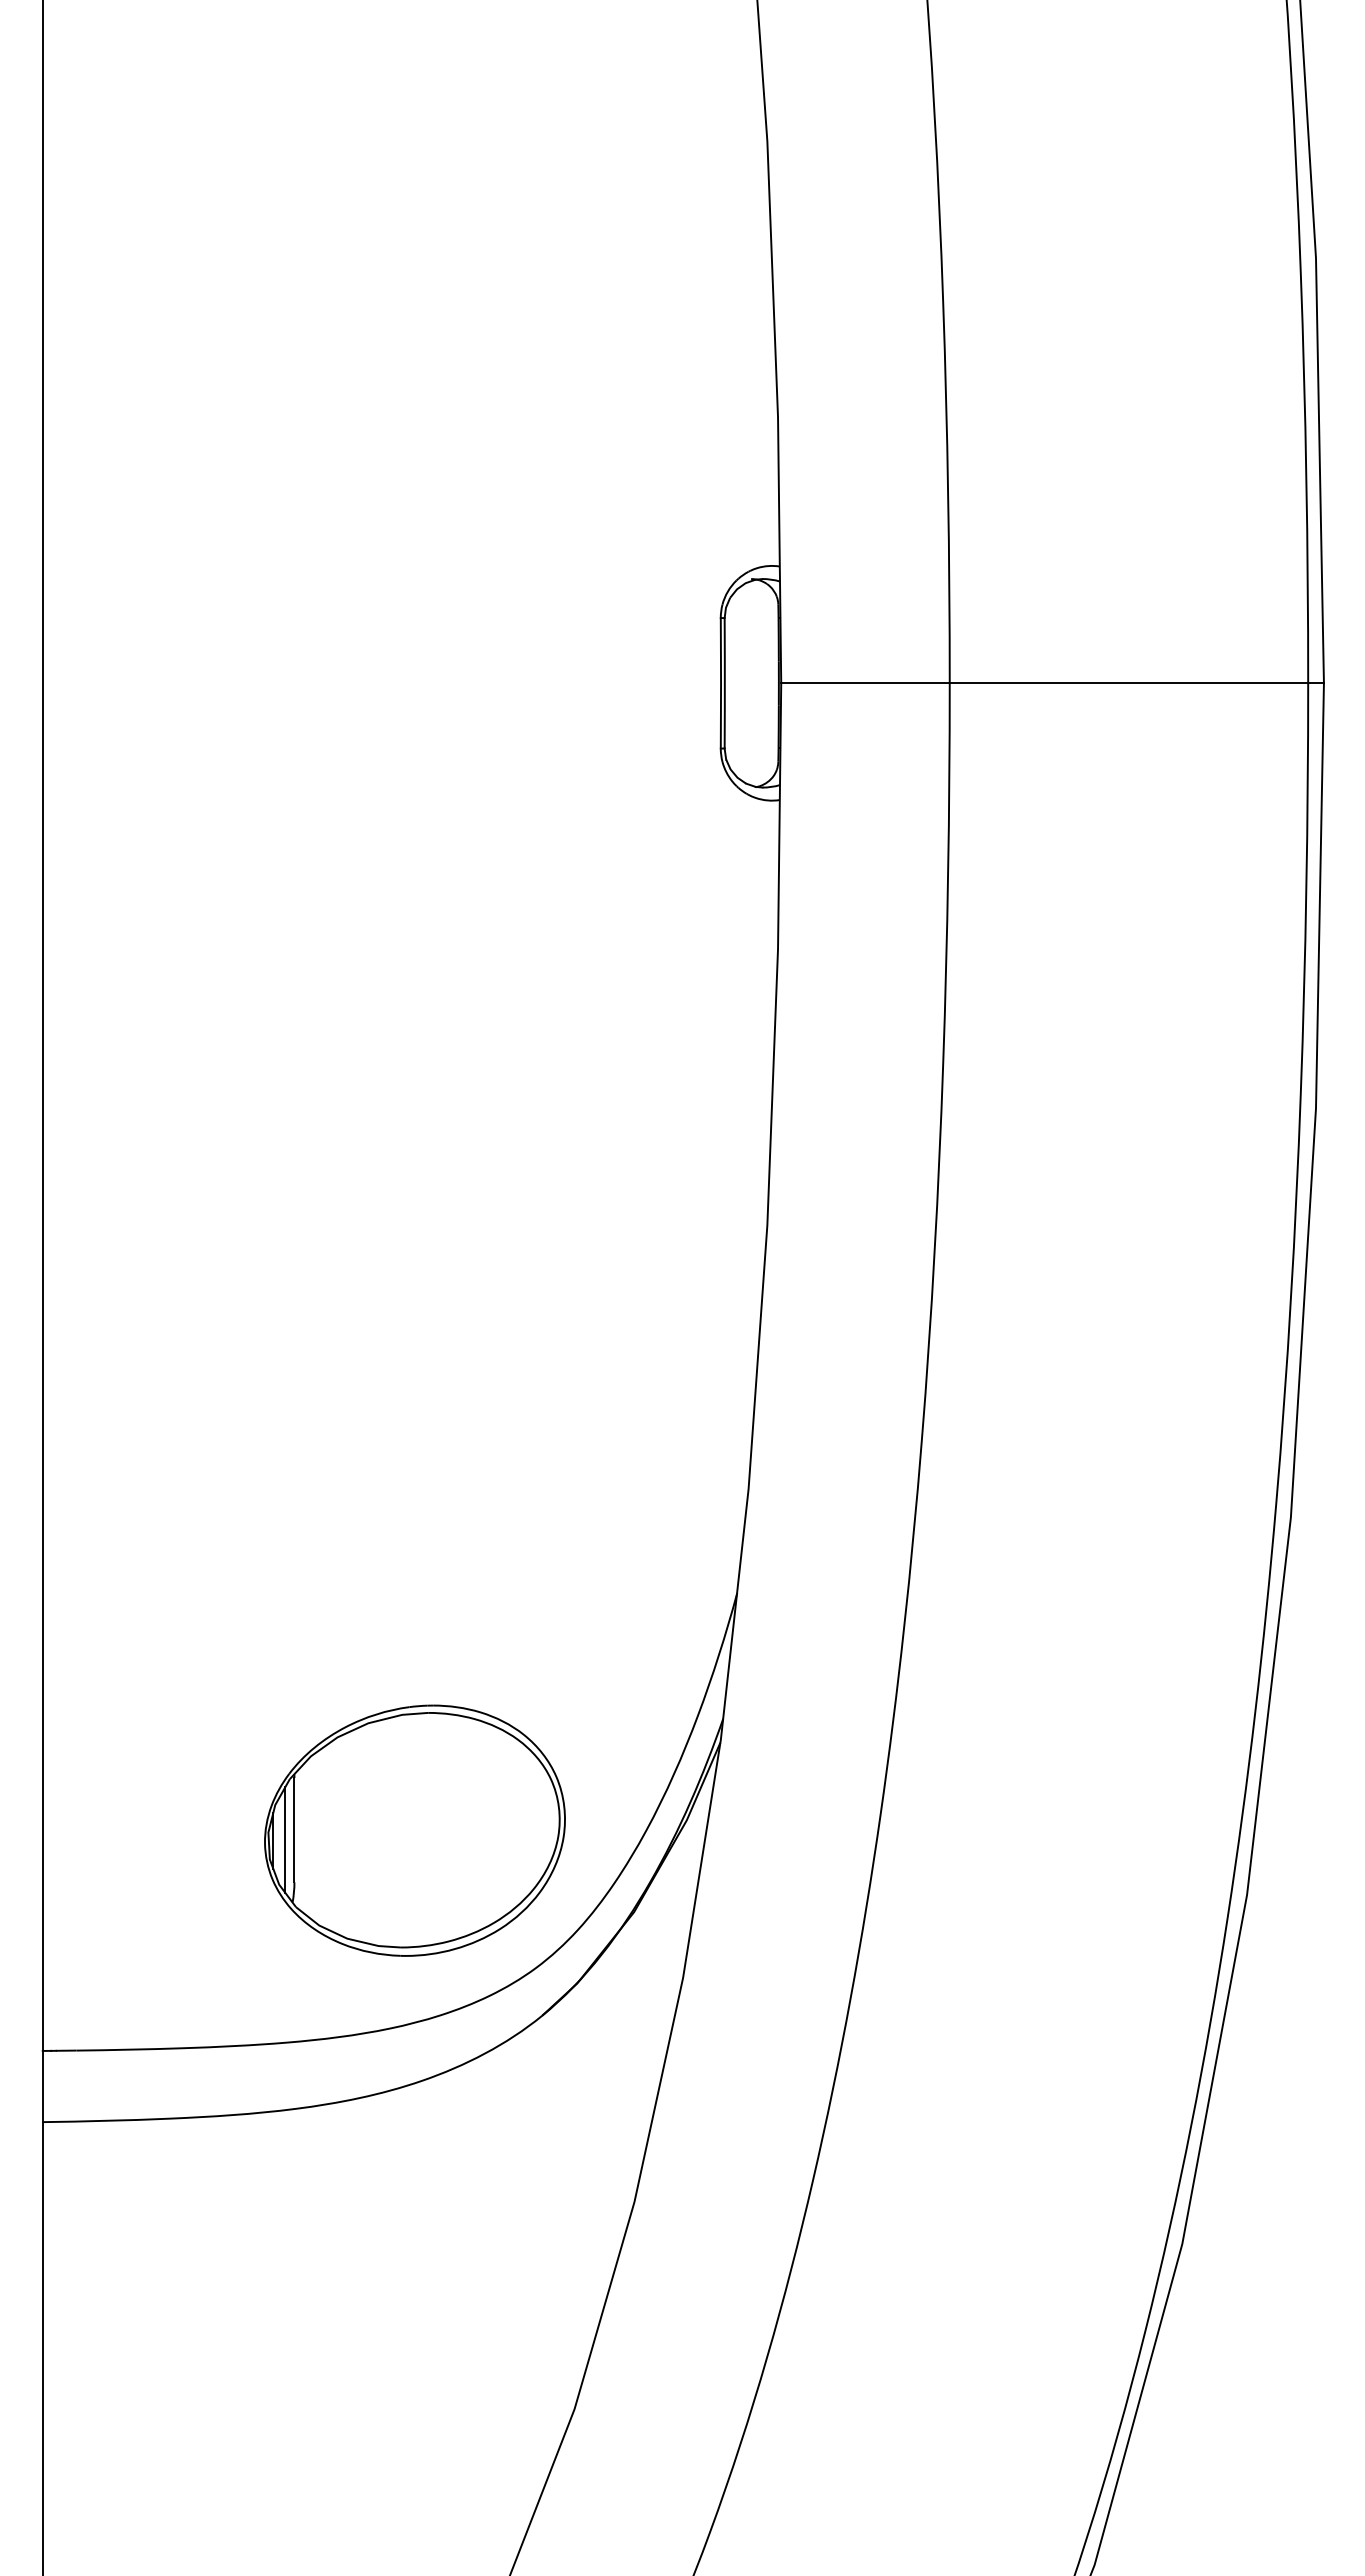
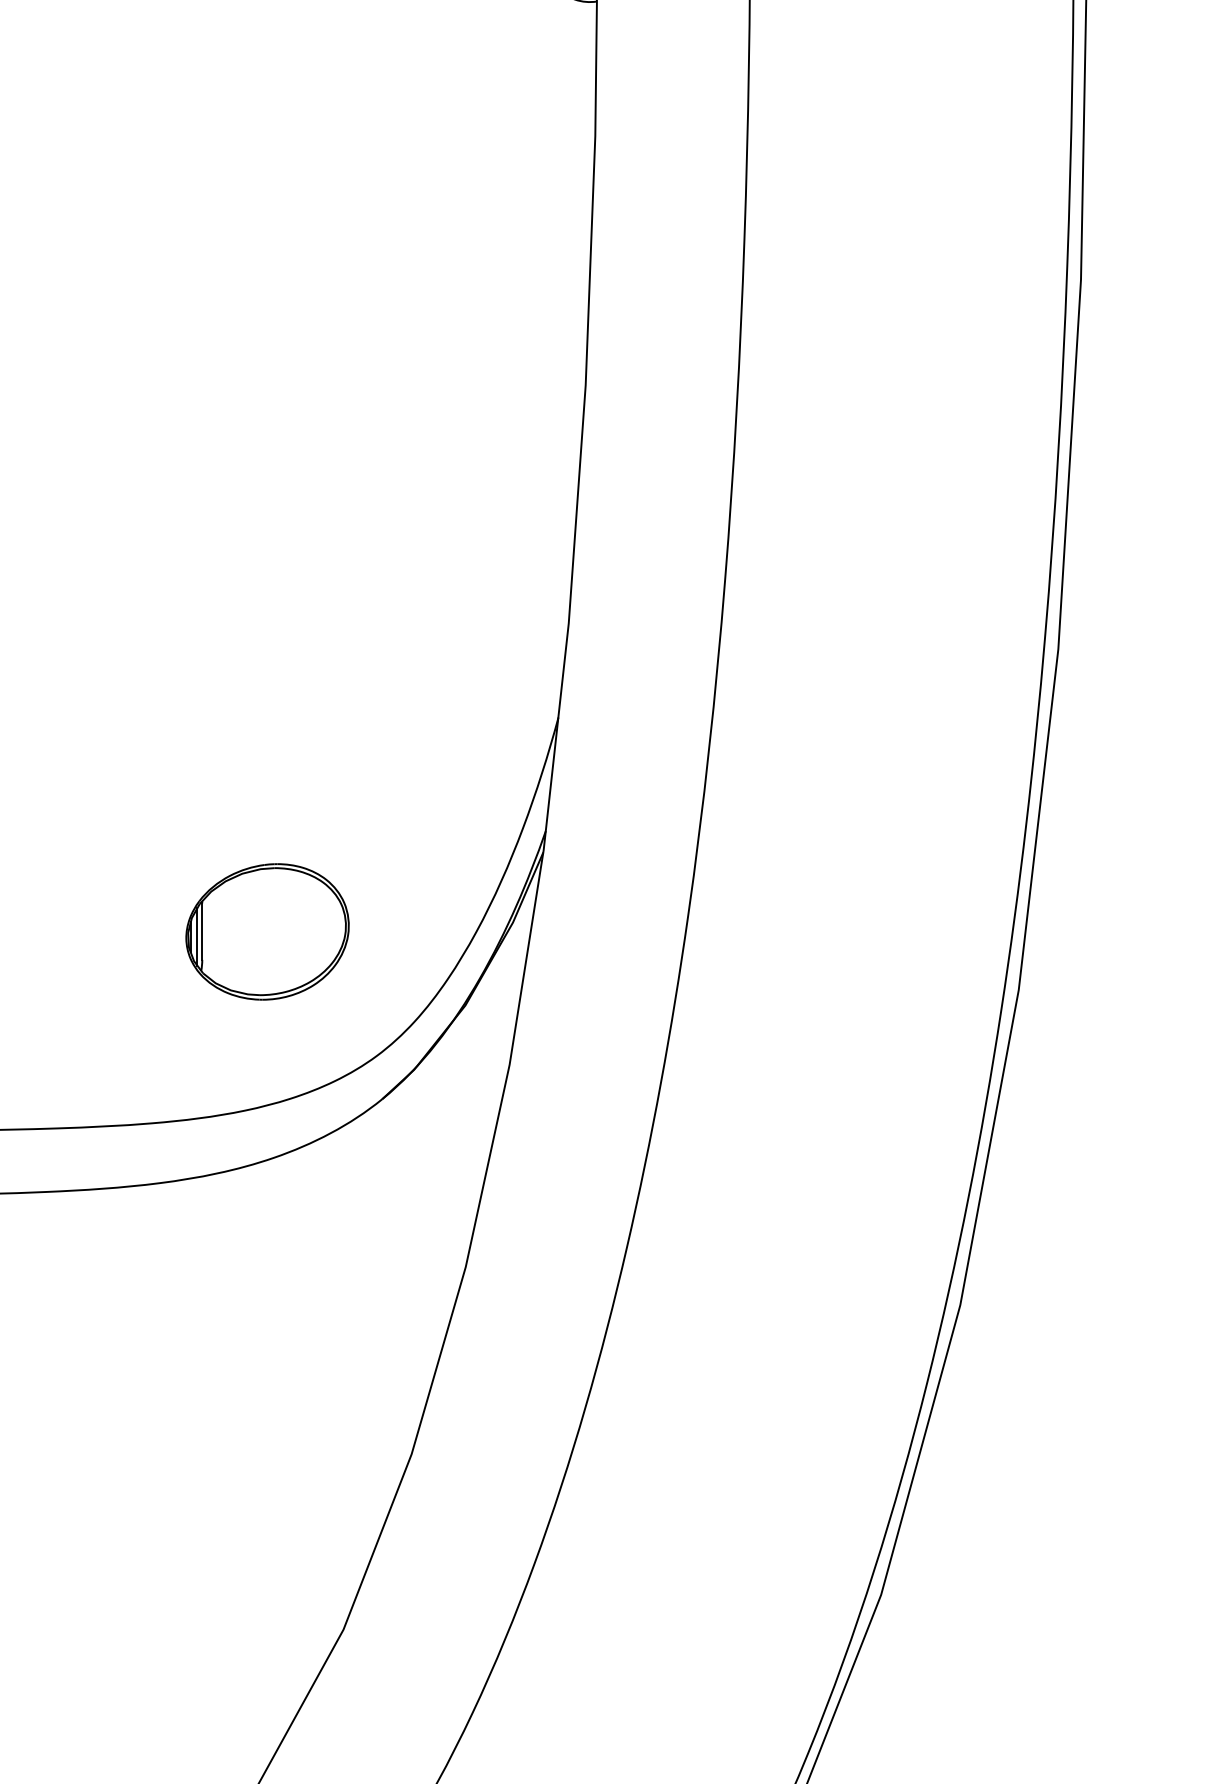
part: (414, 1830) -> (267, 931), size x0.6

